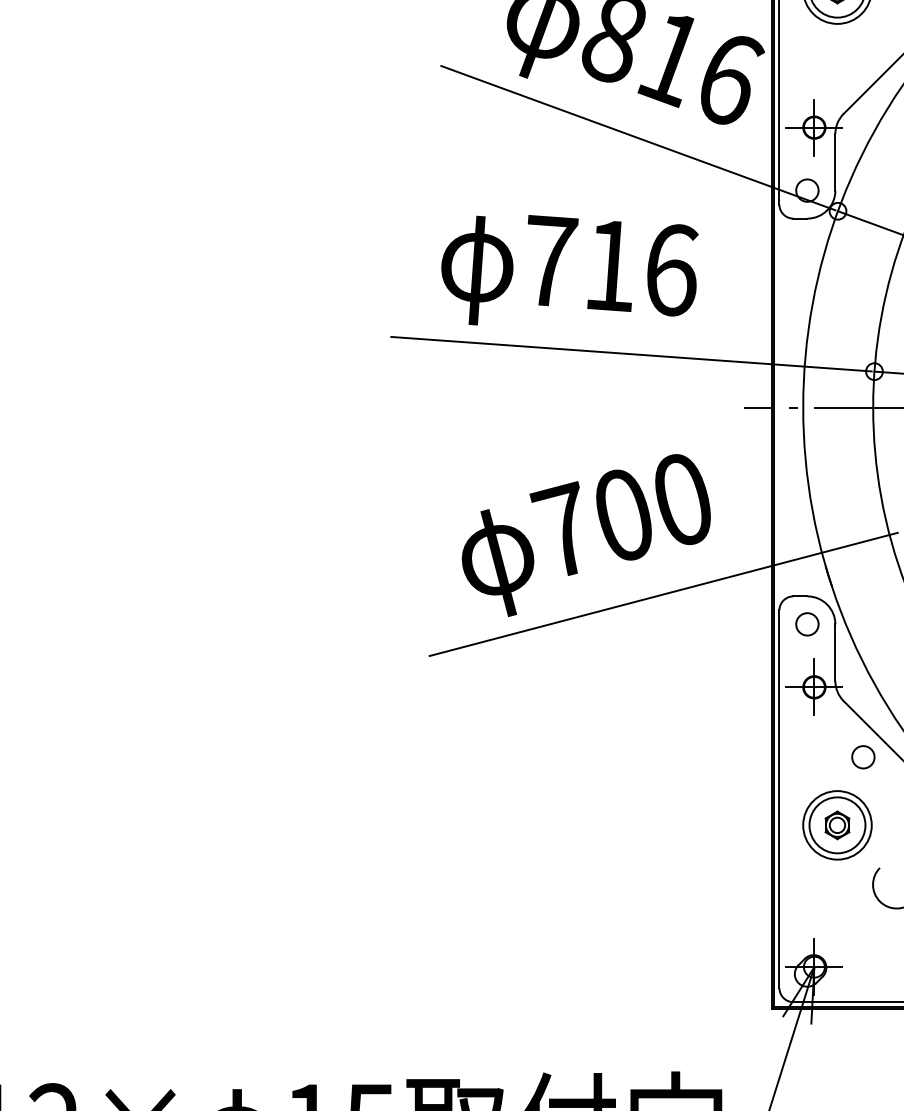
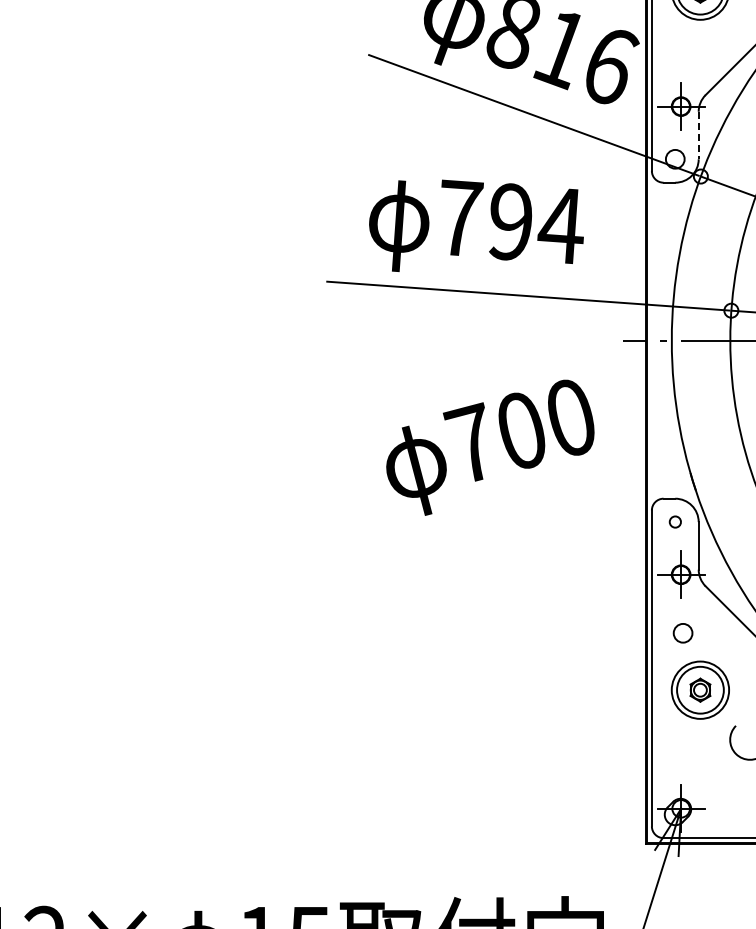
line: (835, 162) -> (698, 135), solid -> dashed
text: (641, 267) -> (536, 223), 716 -> 794
line: (663, 593) -> (554, 496), removed
circle: (807, 623) -> (675, 521), size x0.6
circle: (862, 757) -> (682, 633), moved

